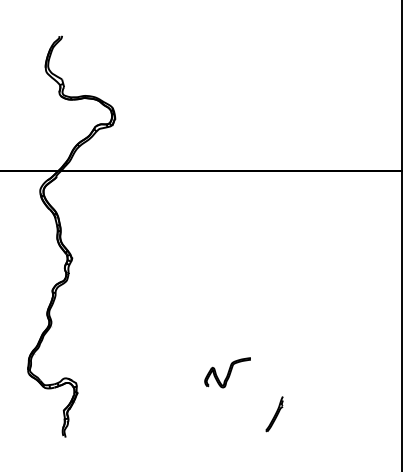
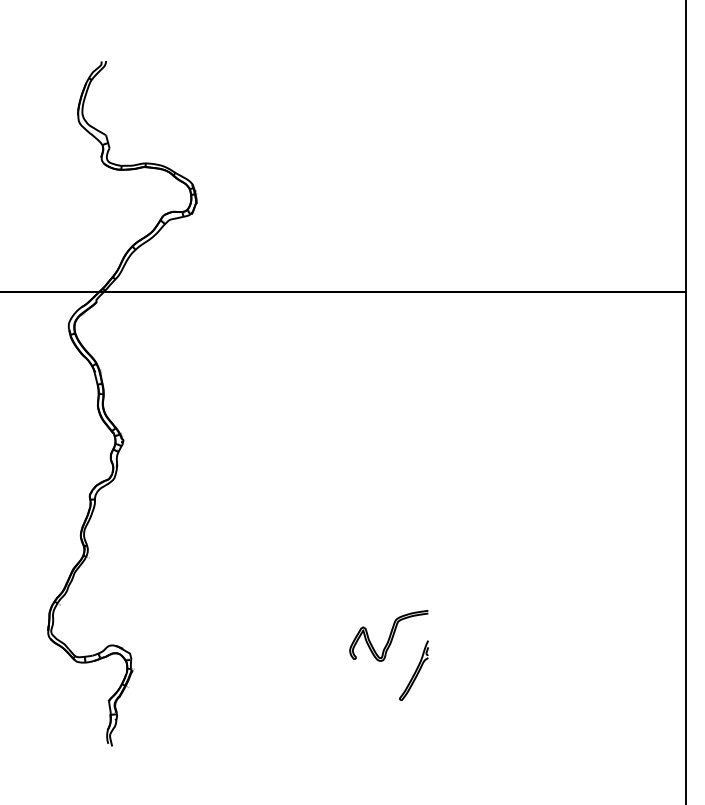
part: (274, 414) -> (413, 671), moved

